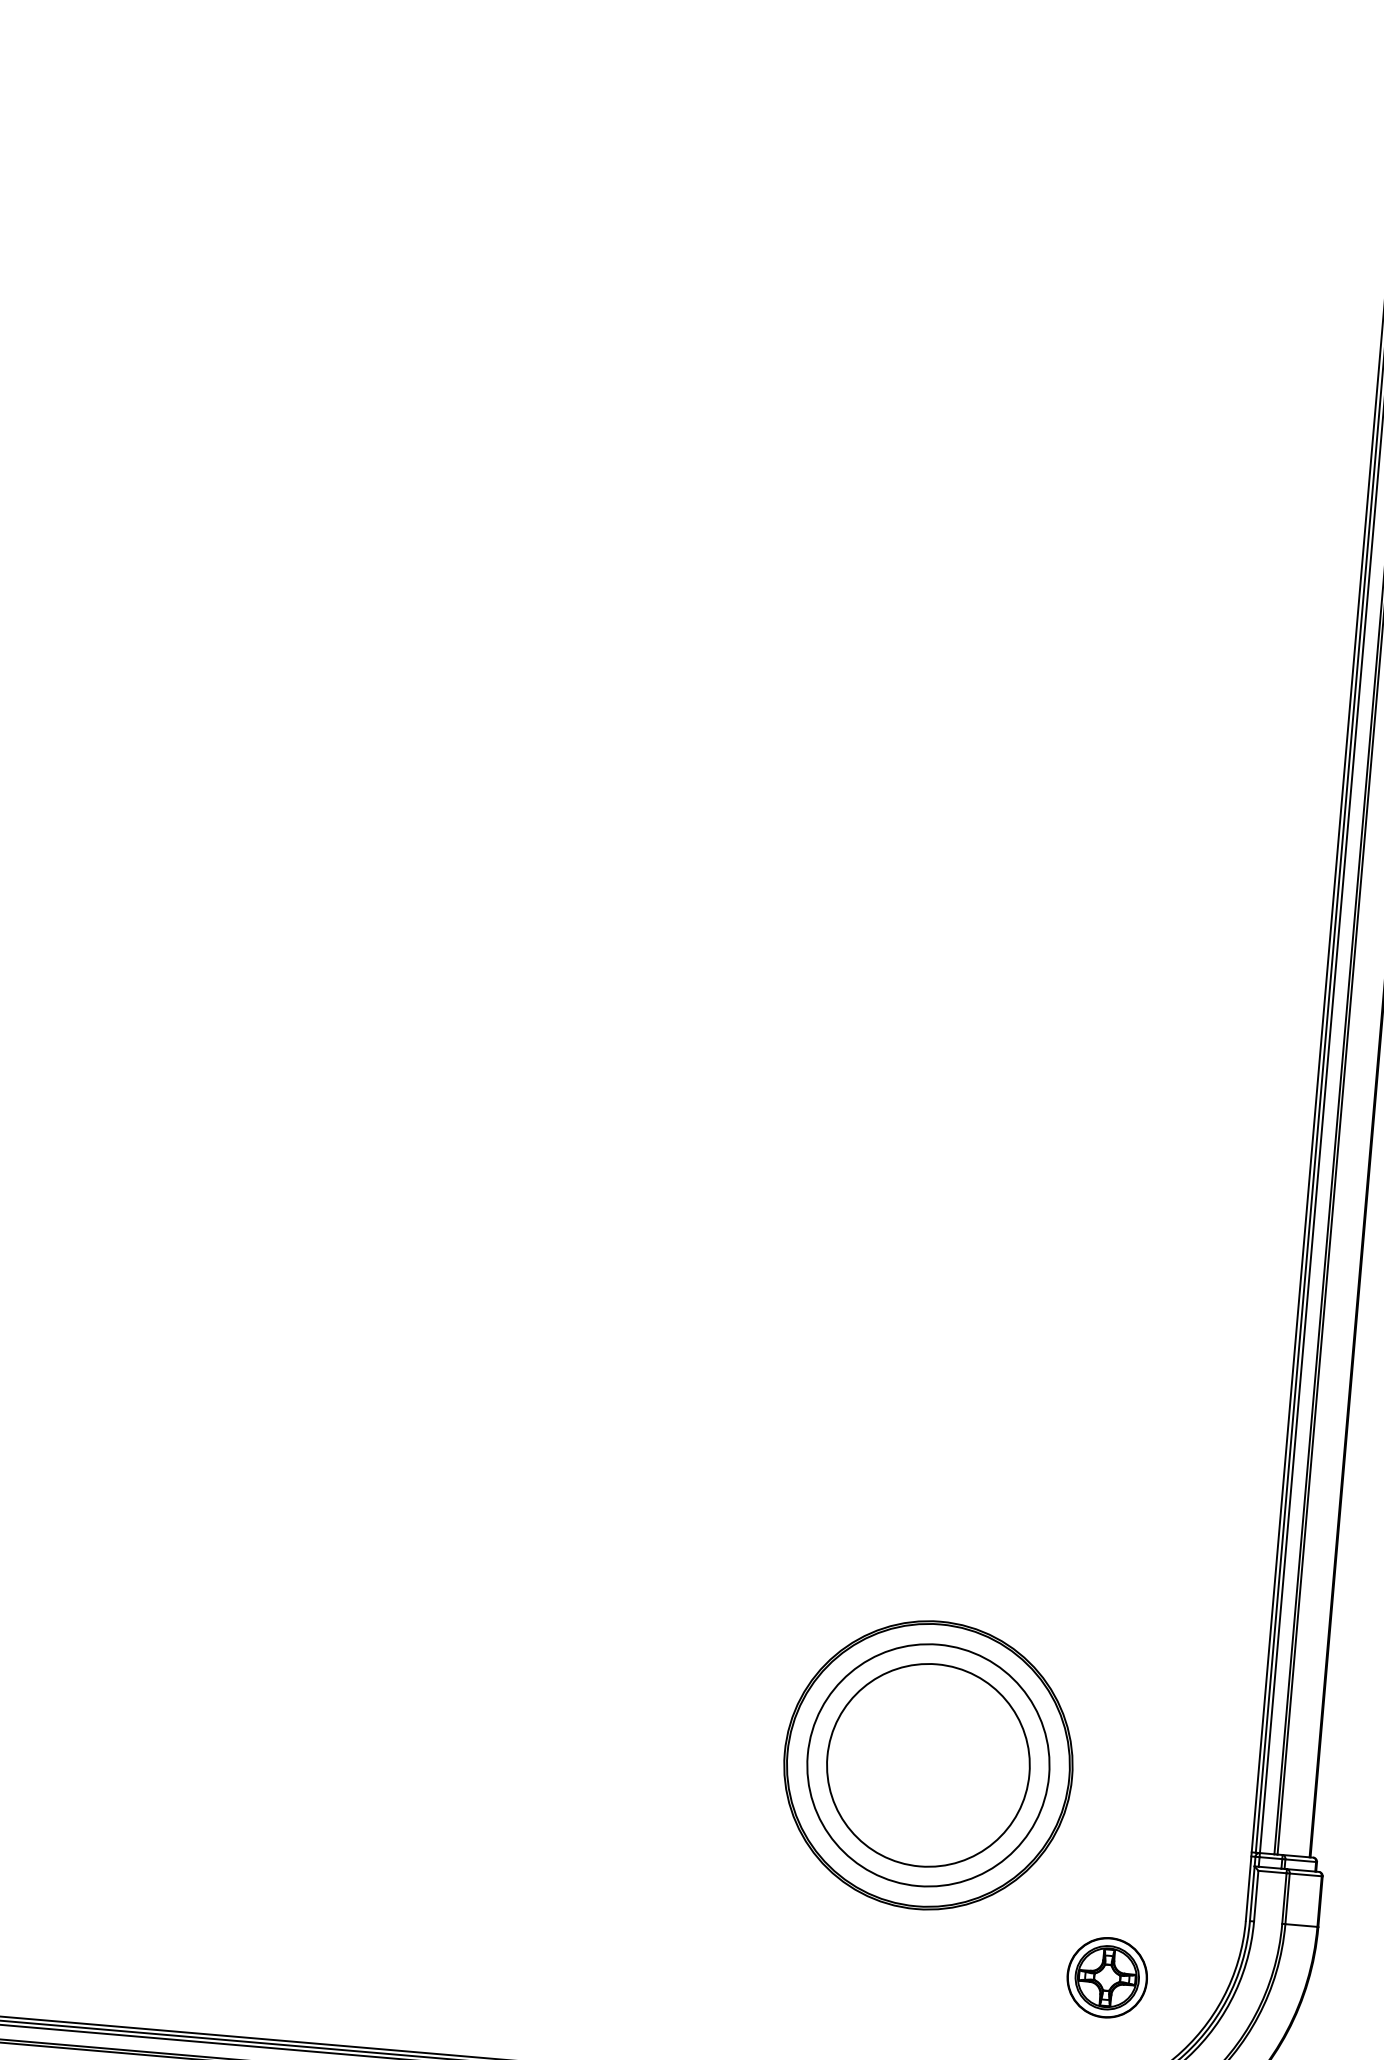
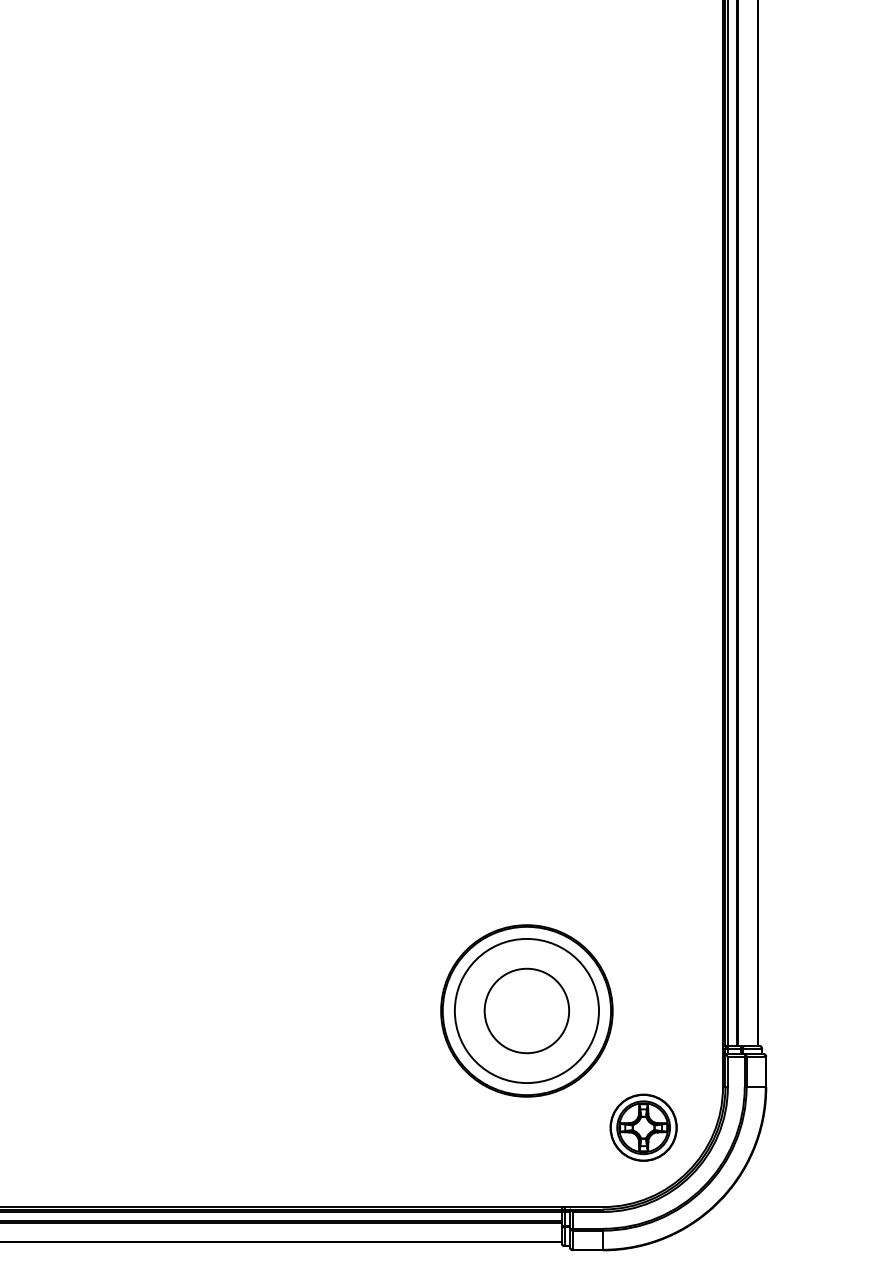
circle: (927, 1764) -> (526, 1010), size x0.7
part: (1106, 1977) -> (643, 1127), size x1.4

